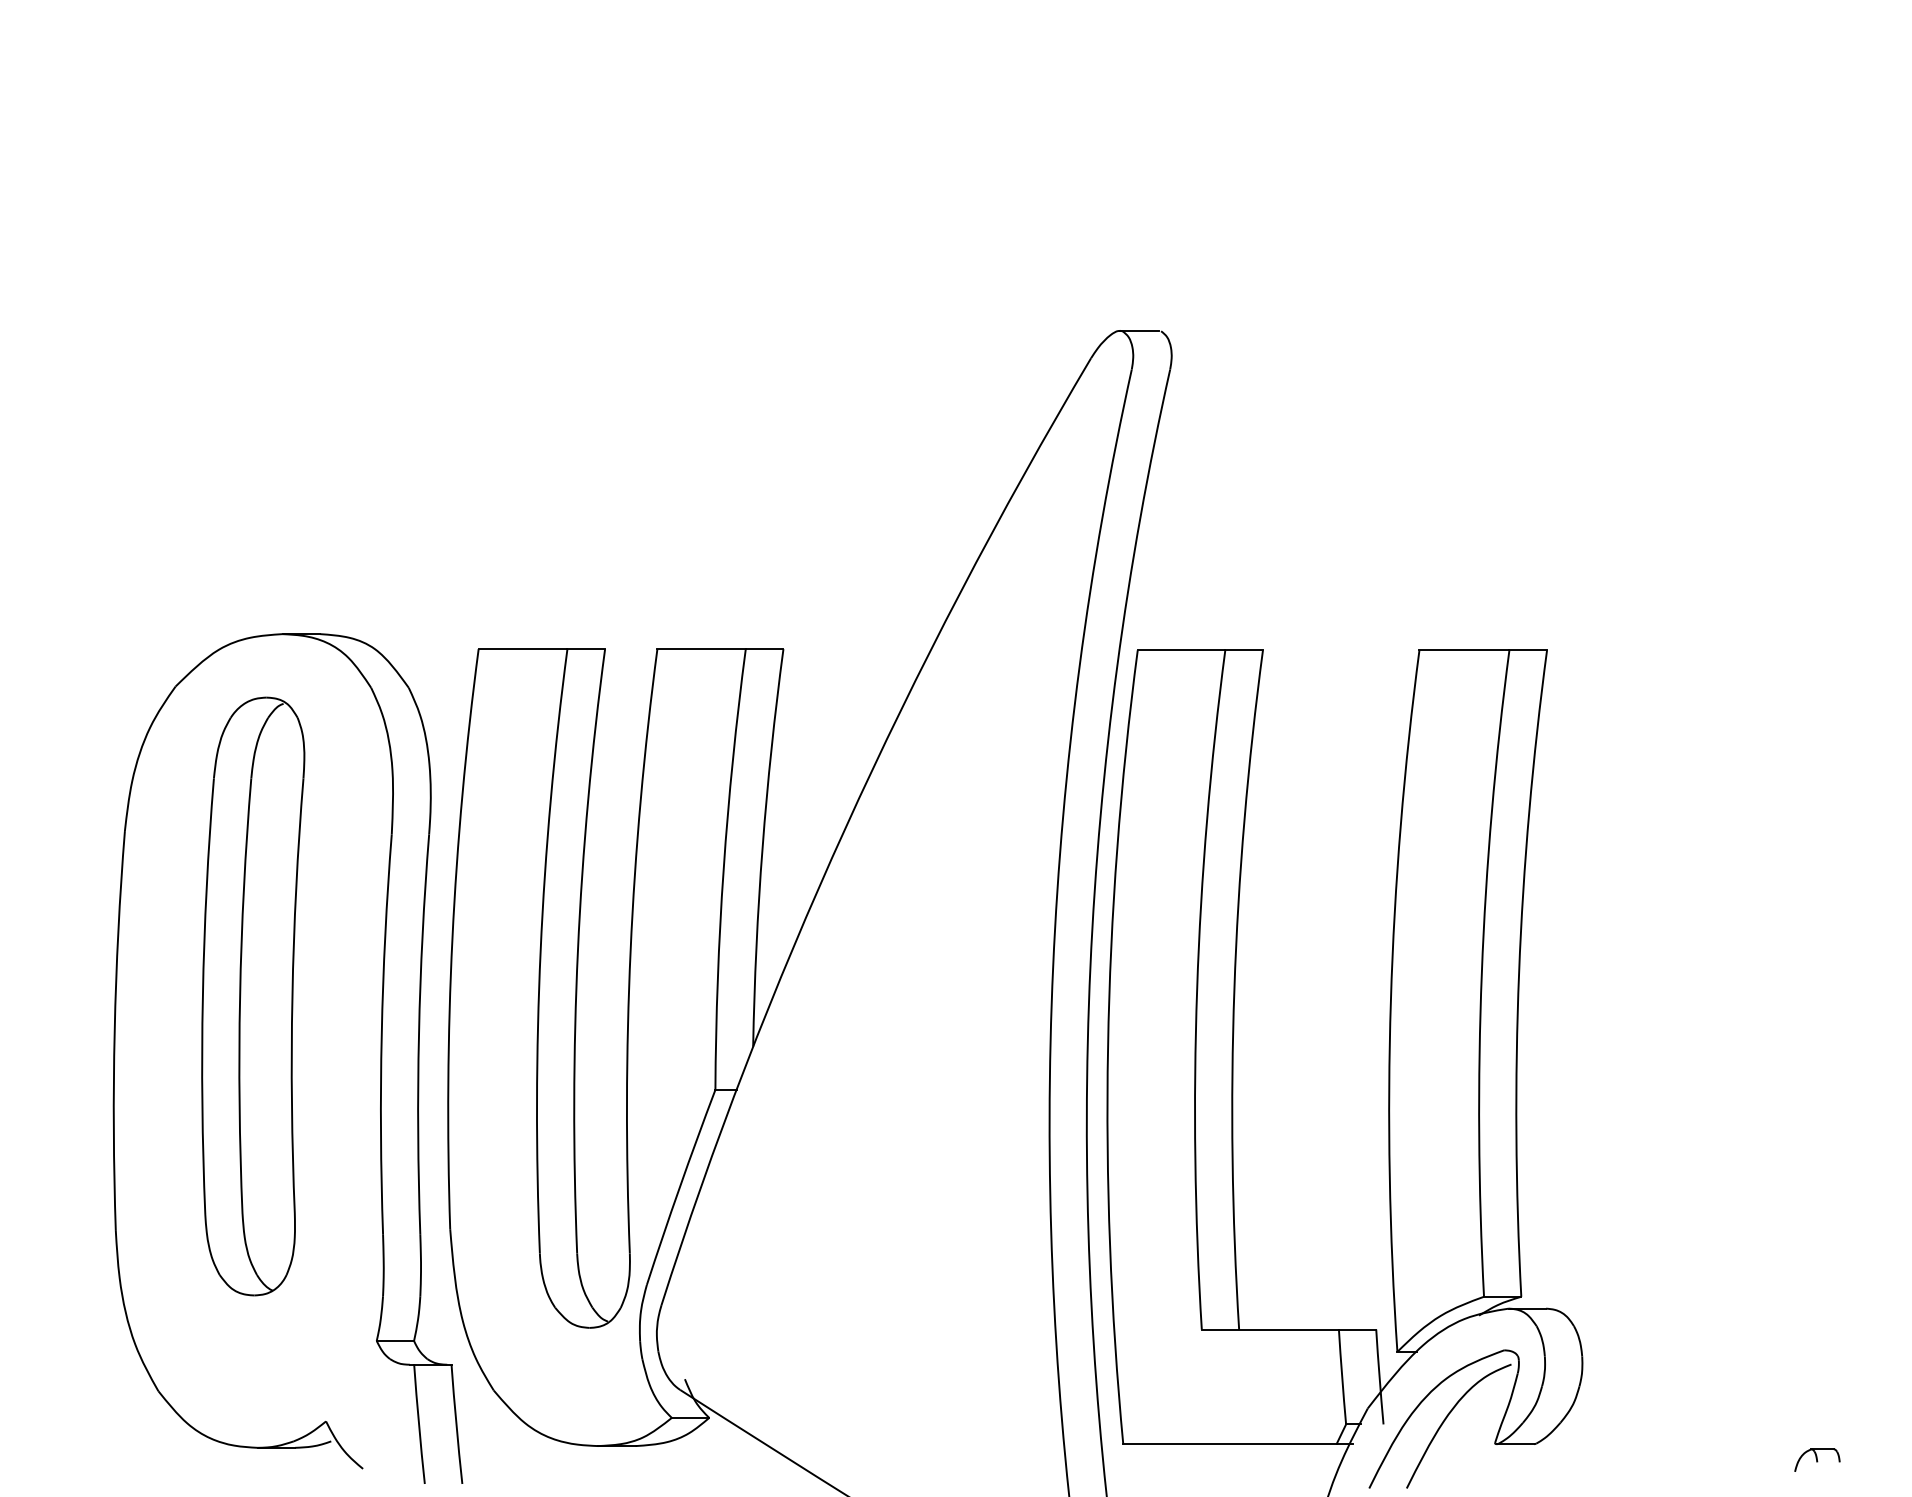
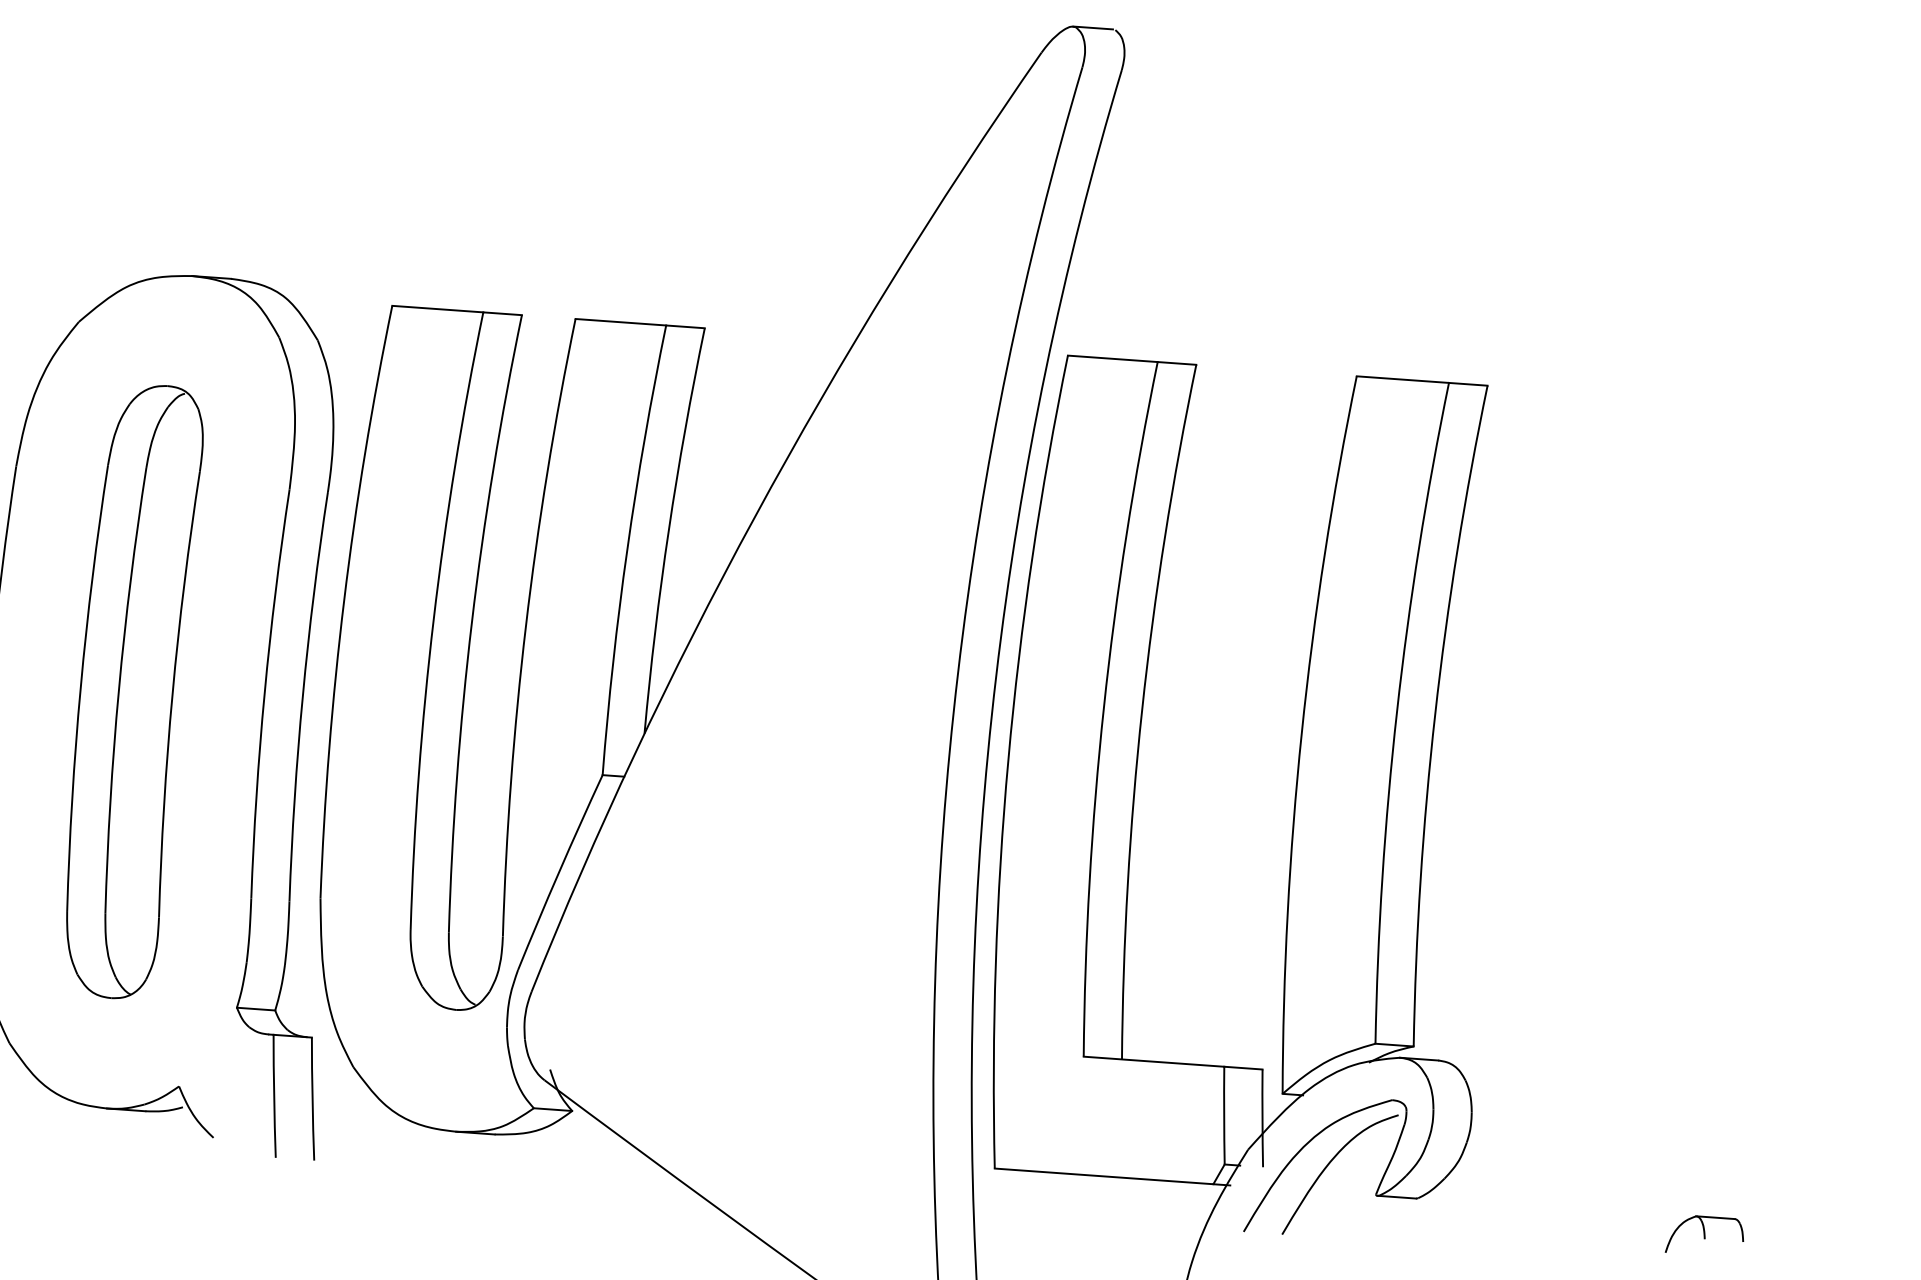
part: (253, 996) -> (132, 691), moved
part: (1817, 1460) -> (1705, 1236), size x1.67

